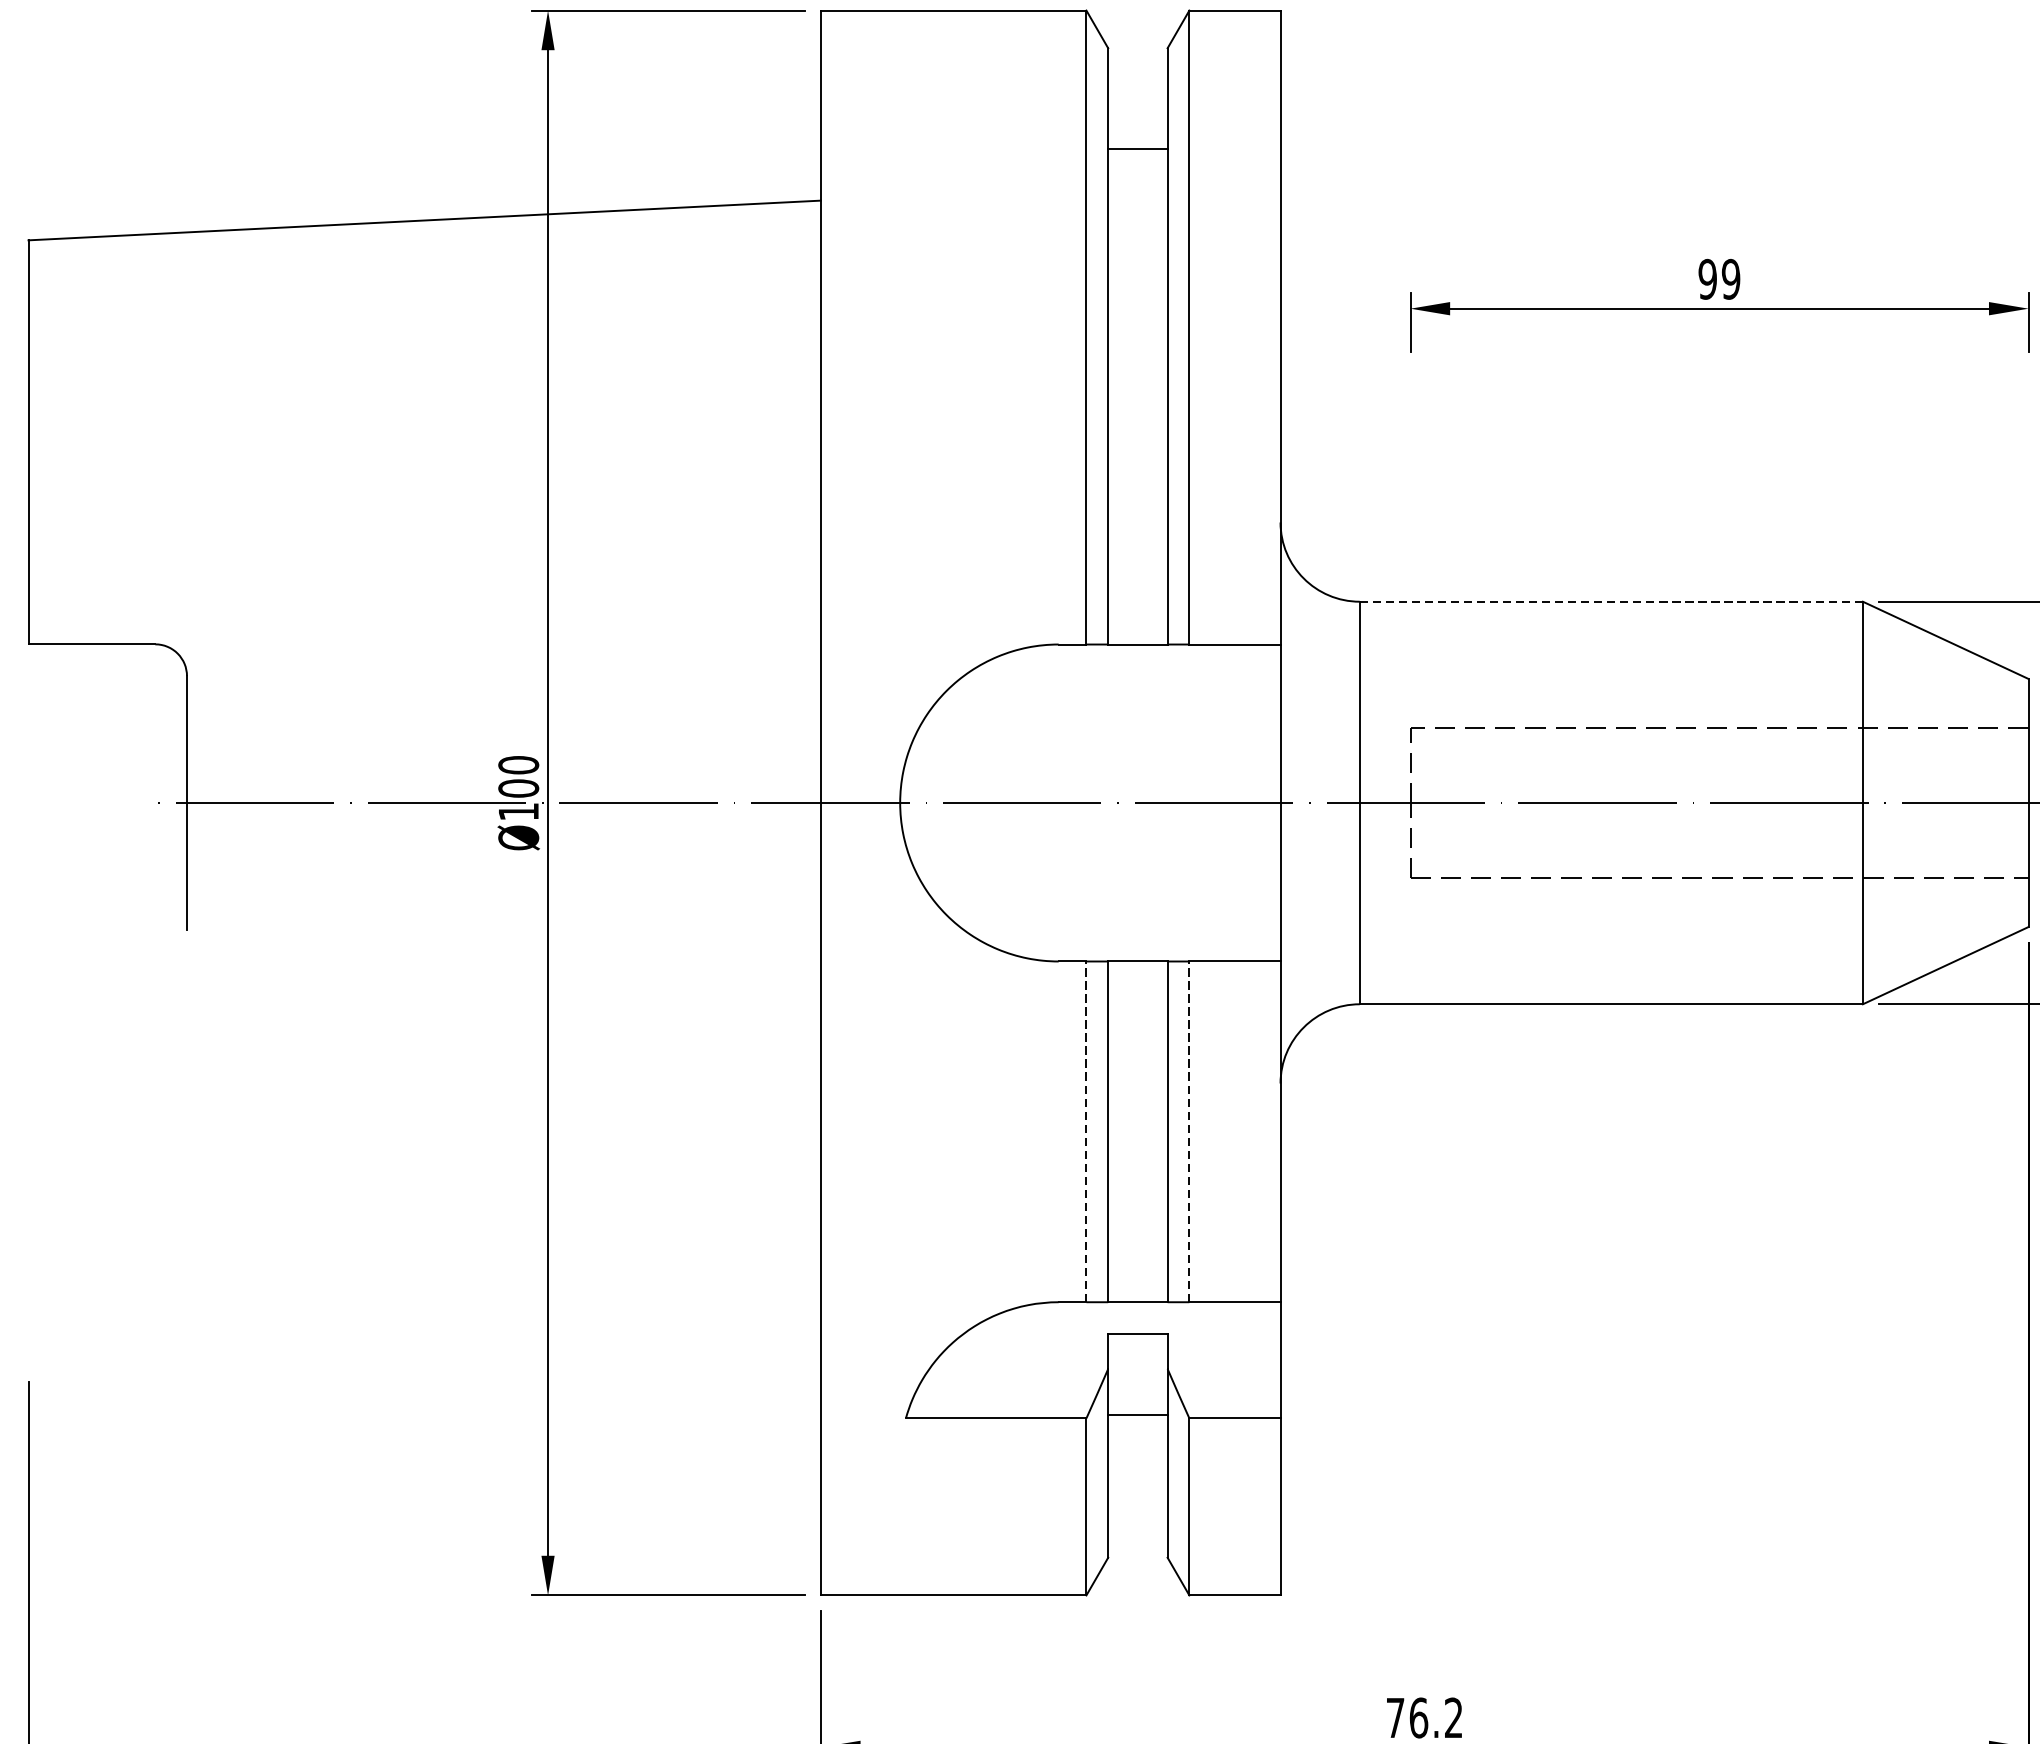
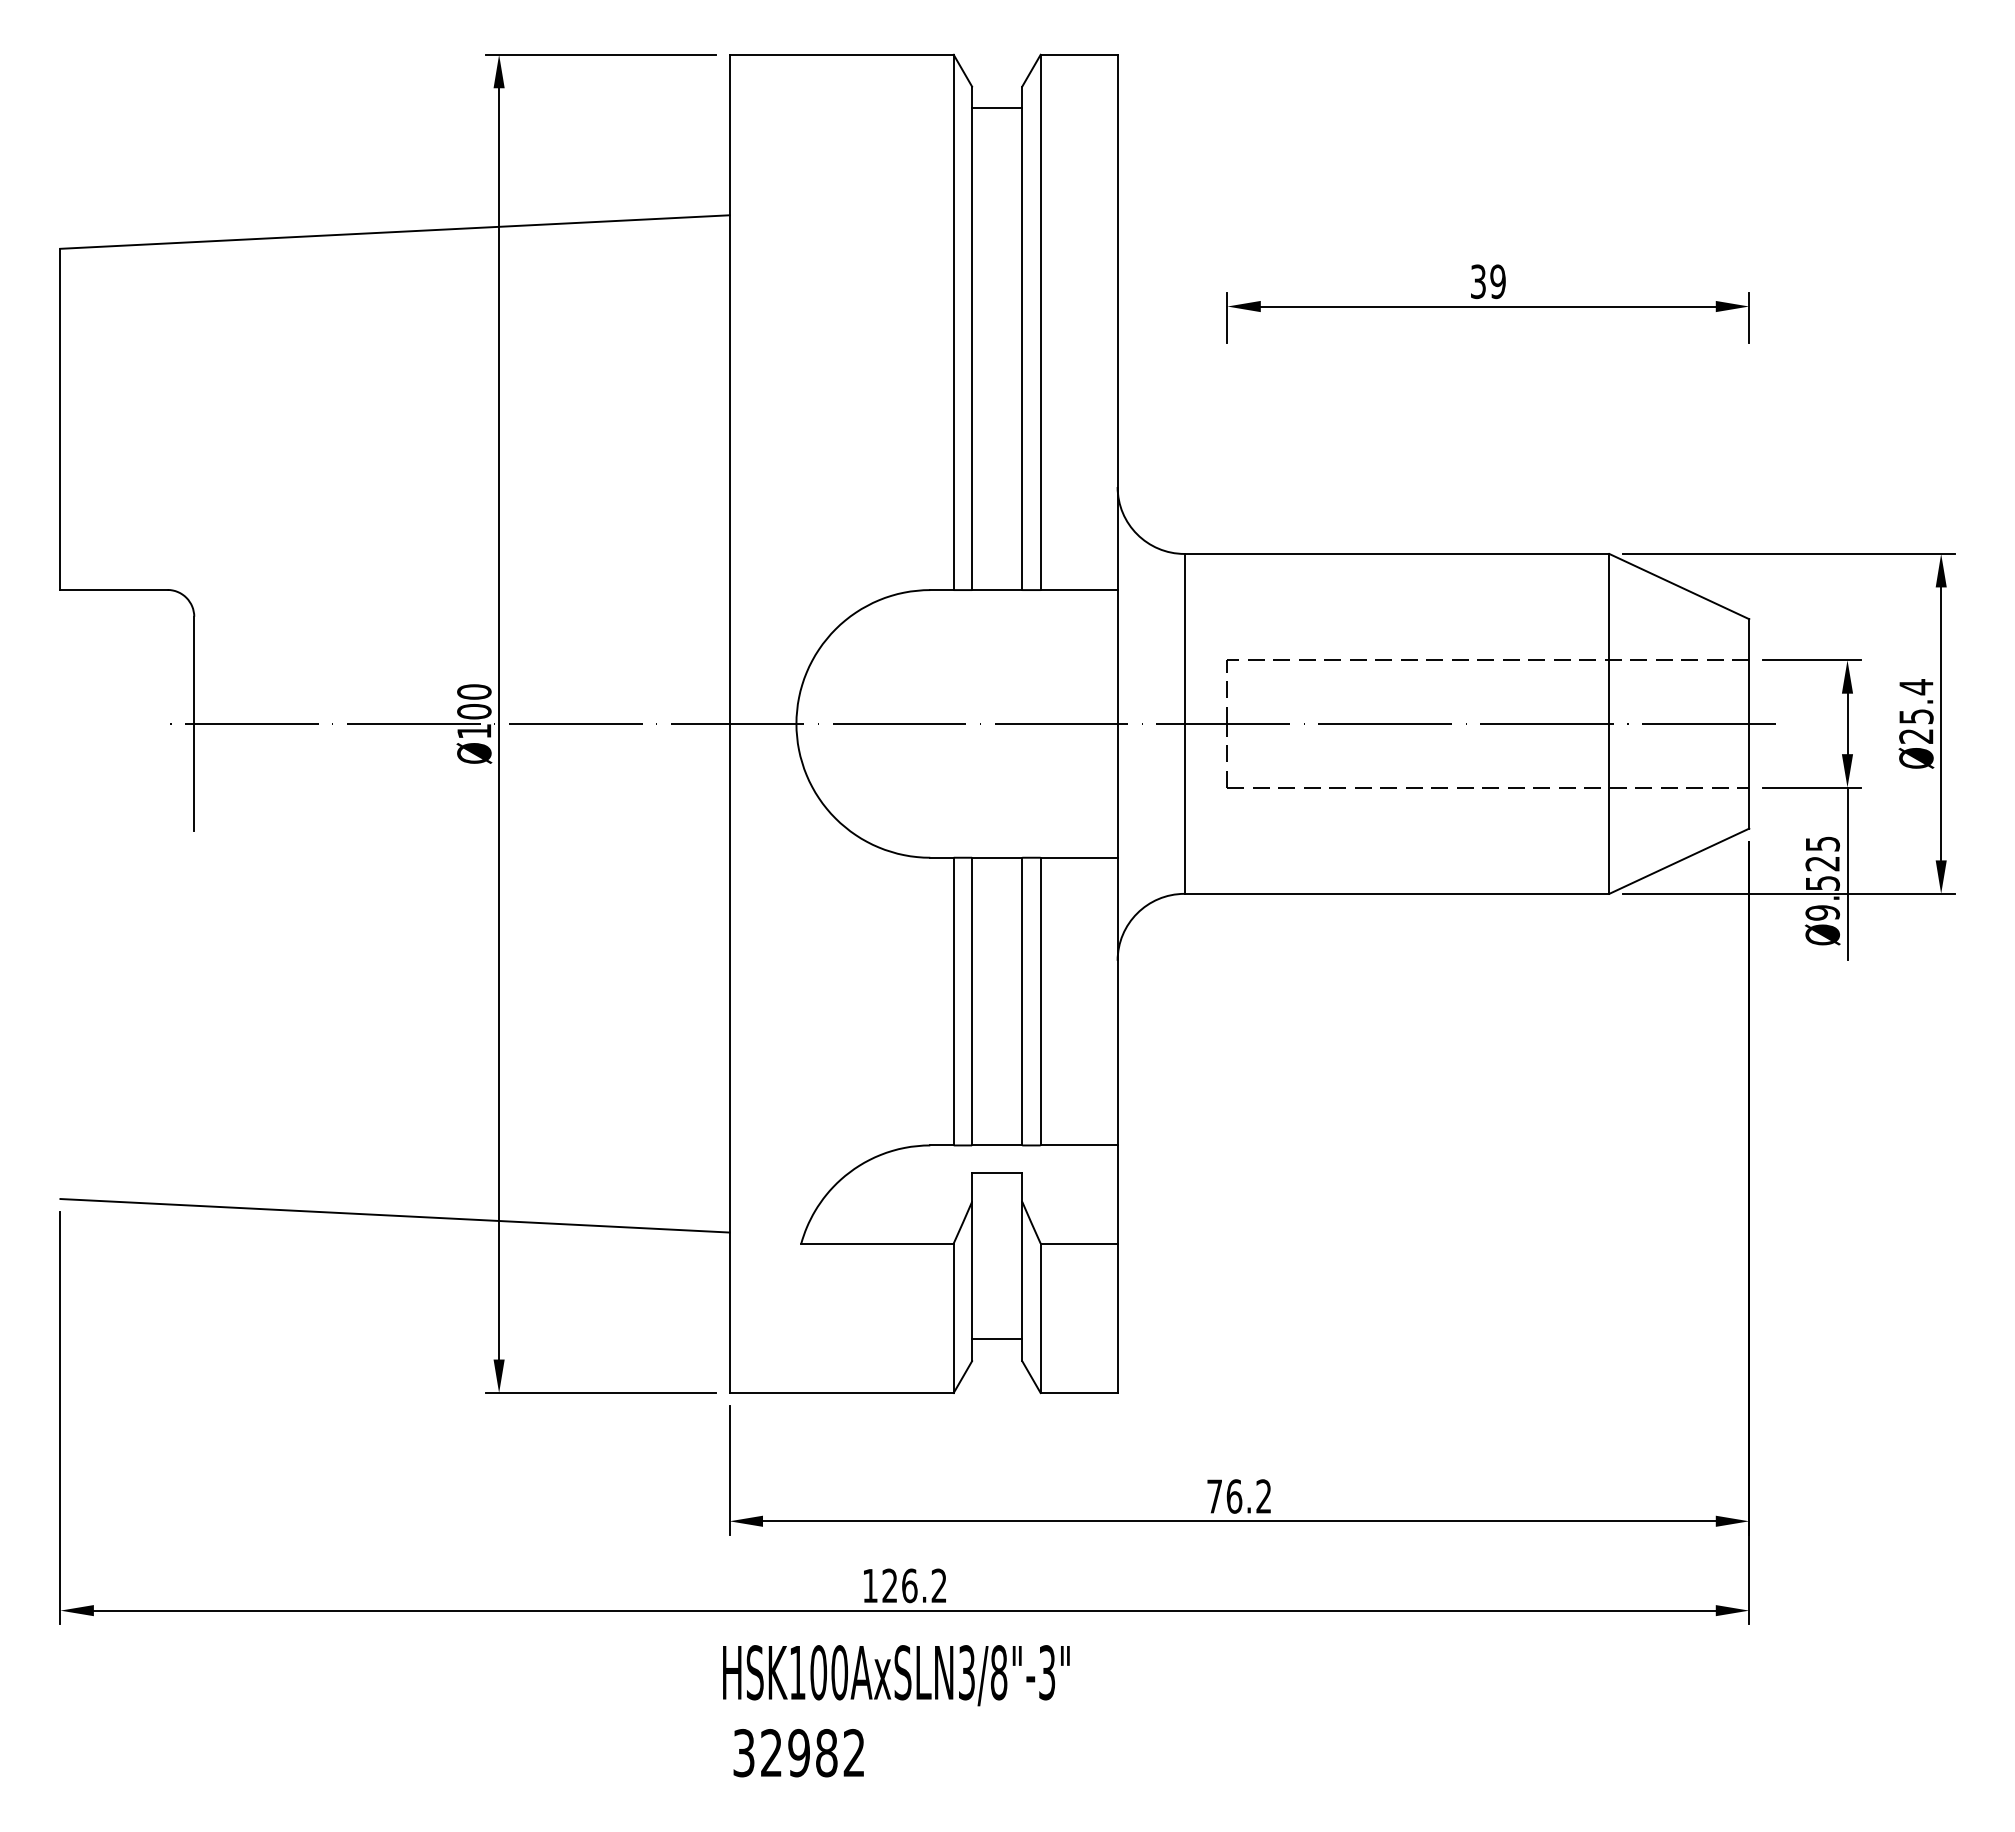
line: (1138, 148) -> (997, 108), moved
text: (1707, 279) -> (1478, 281), 99 -> 39
line: (1610, 601) -> (1396, 553), dashed -> solid
line: (1086, 1131) -> (953, 1001), dashed -> solid
line: (1189, 1131) -> (1040, 1001), dashed -> solid
line: (424, 1385) -> (394, 1215), added
line: (1138, 1414) -> (997, 1339), moved

